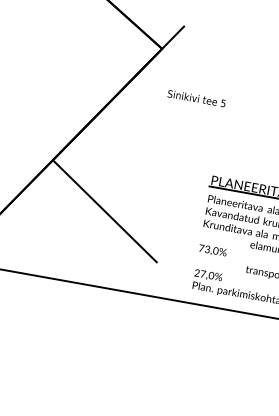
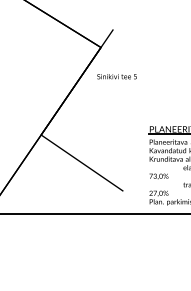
text: (195, 98) -> (116, 76), moved

